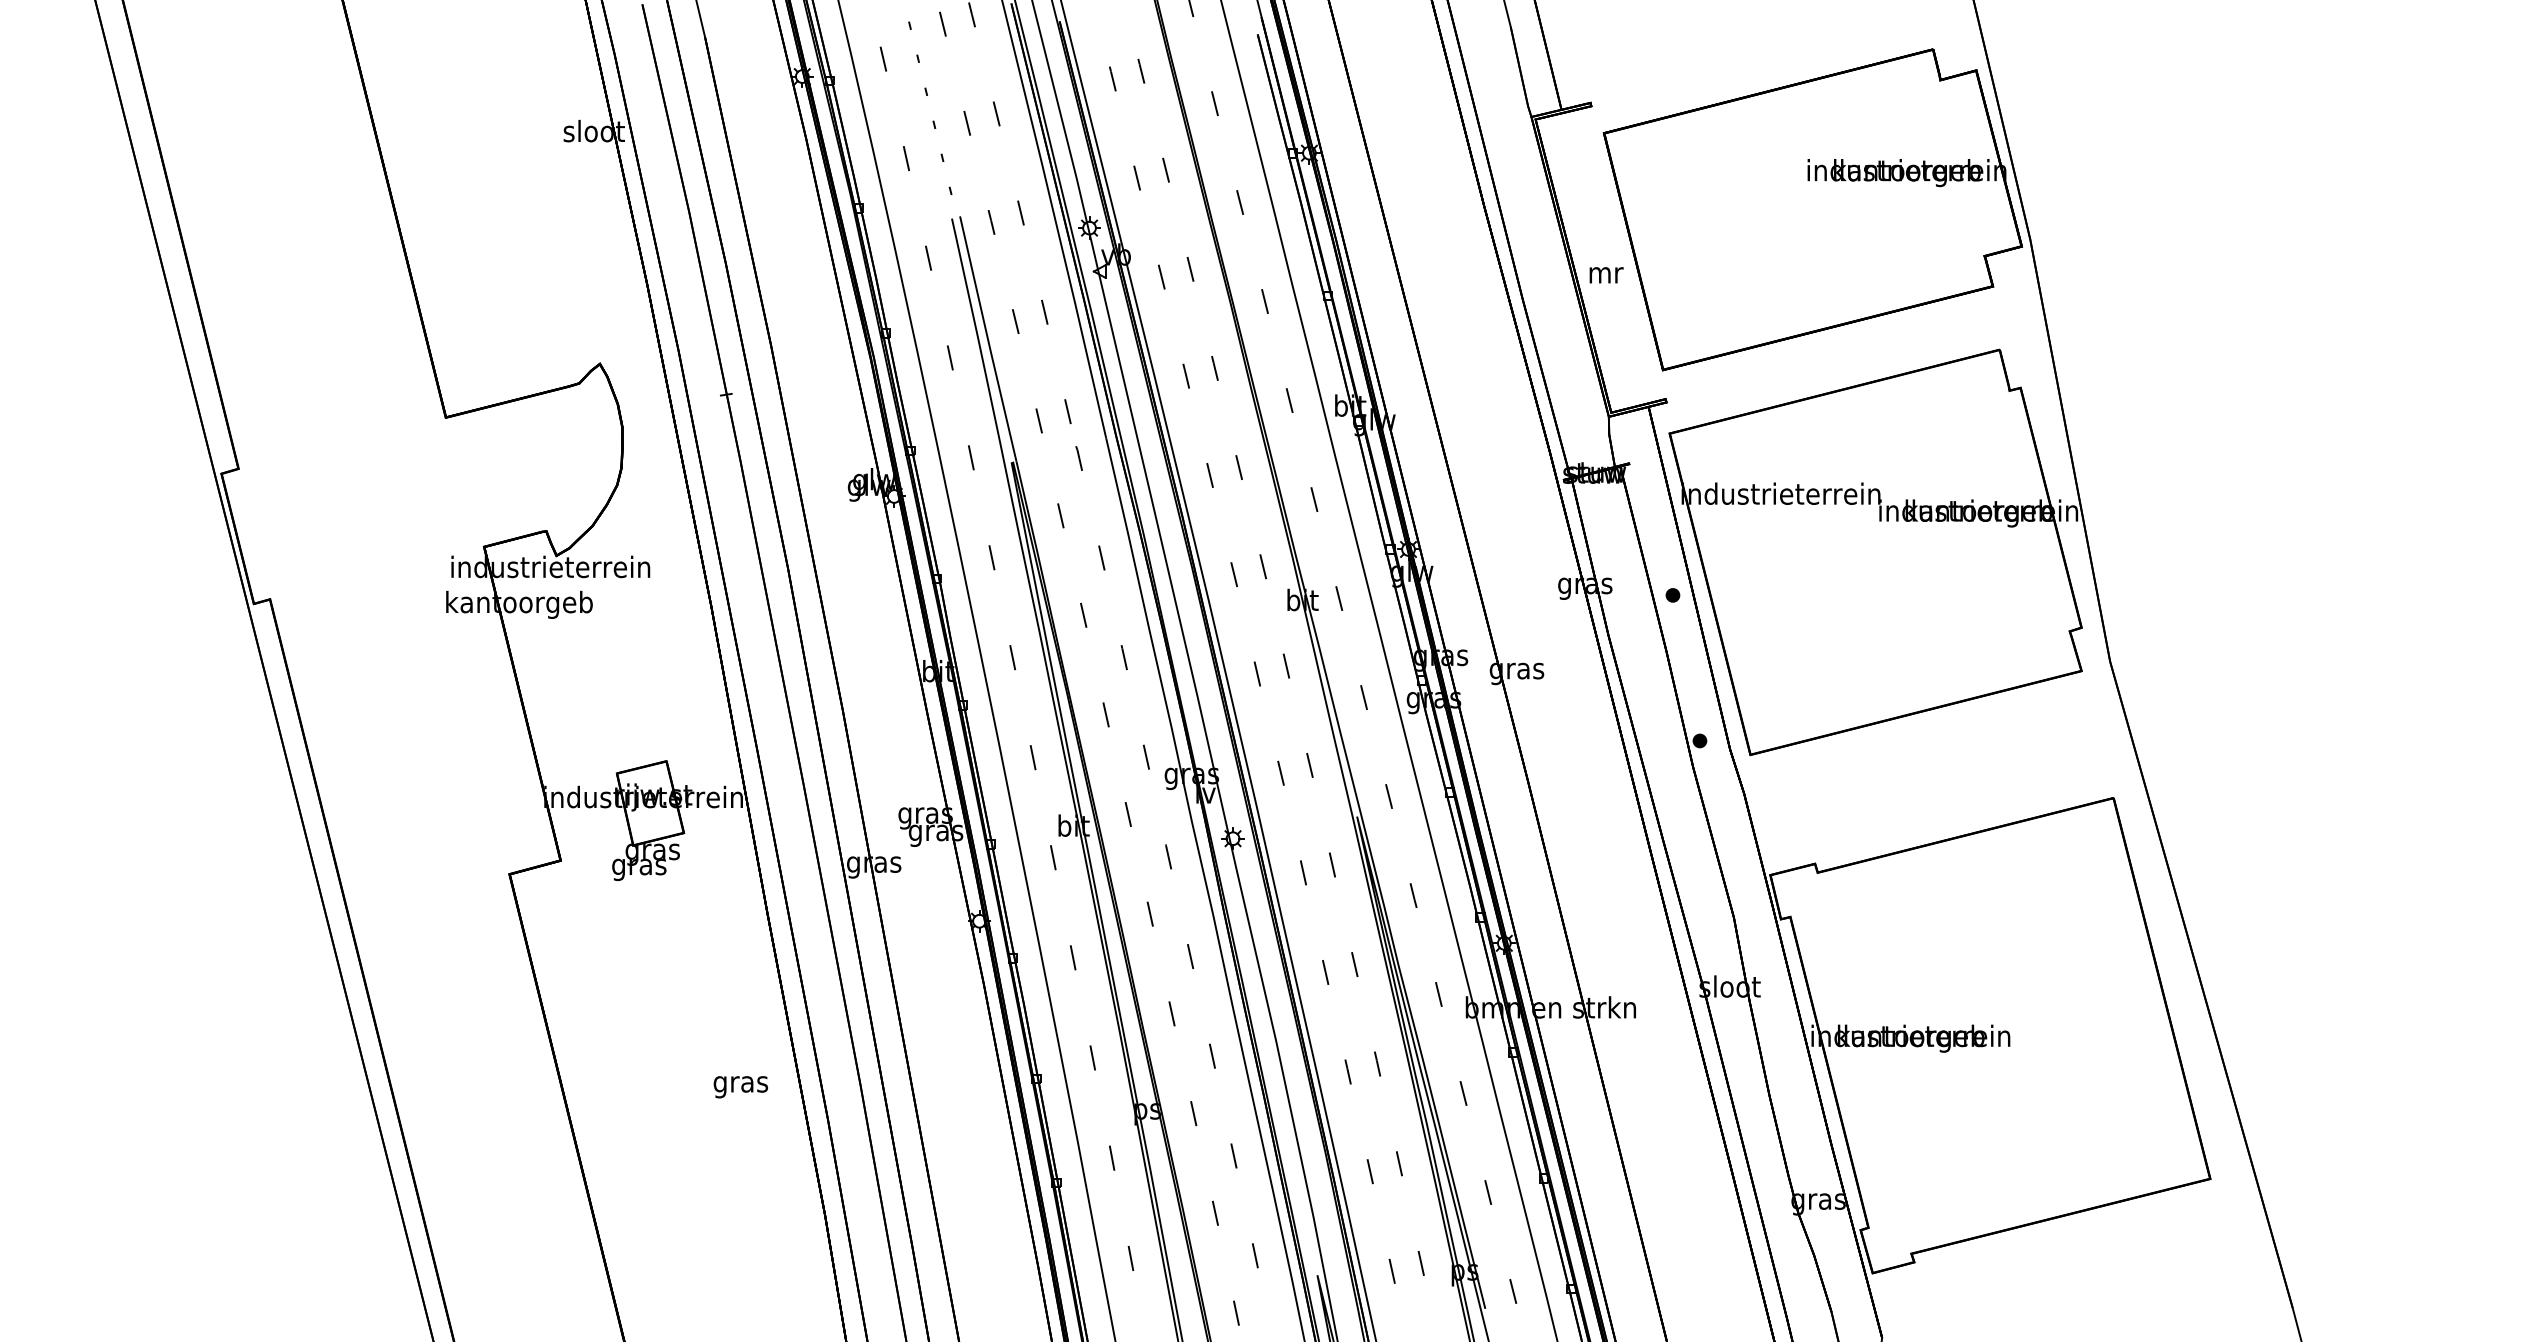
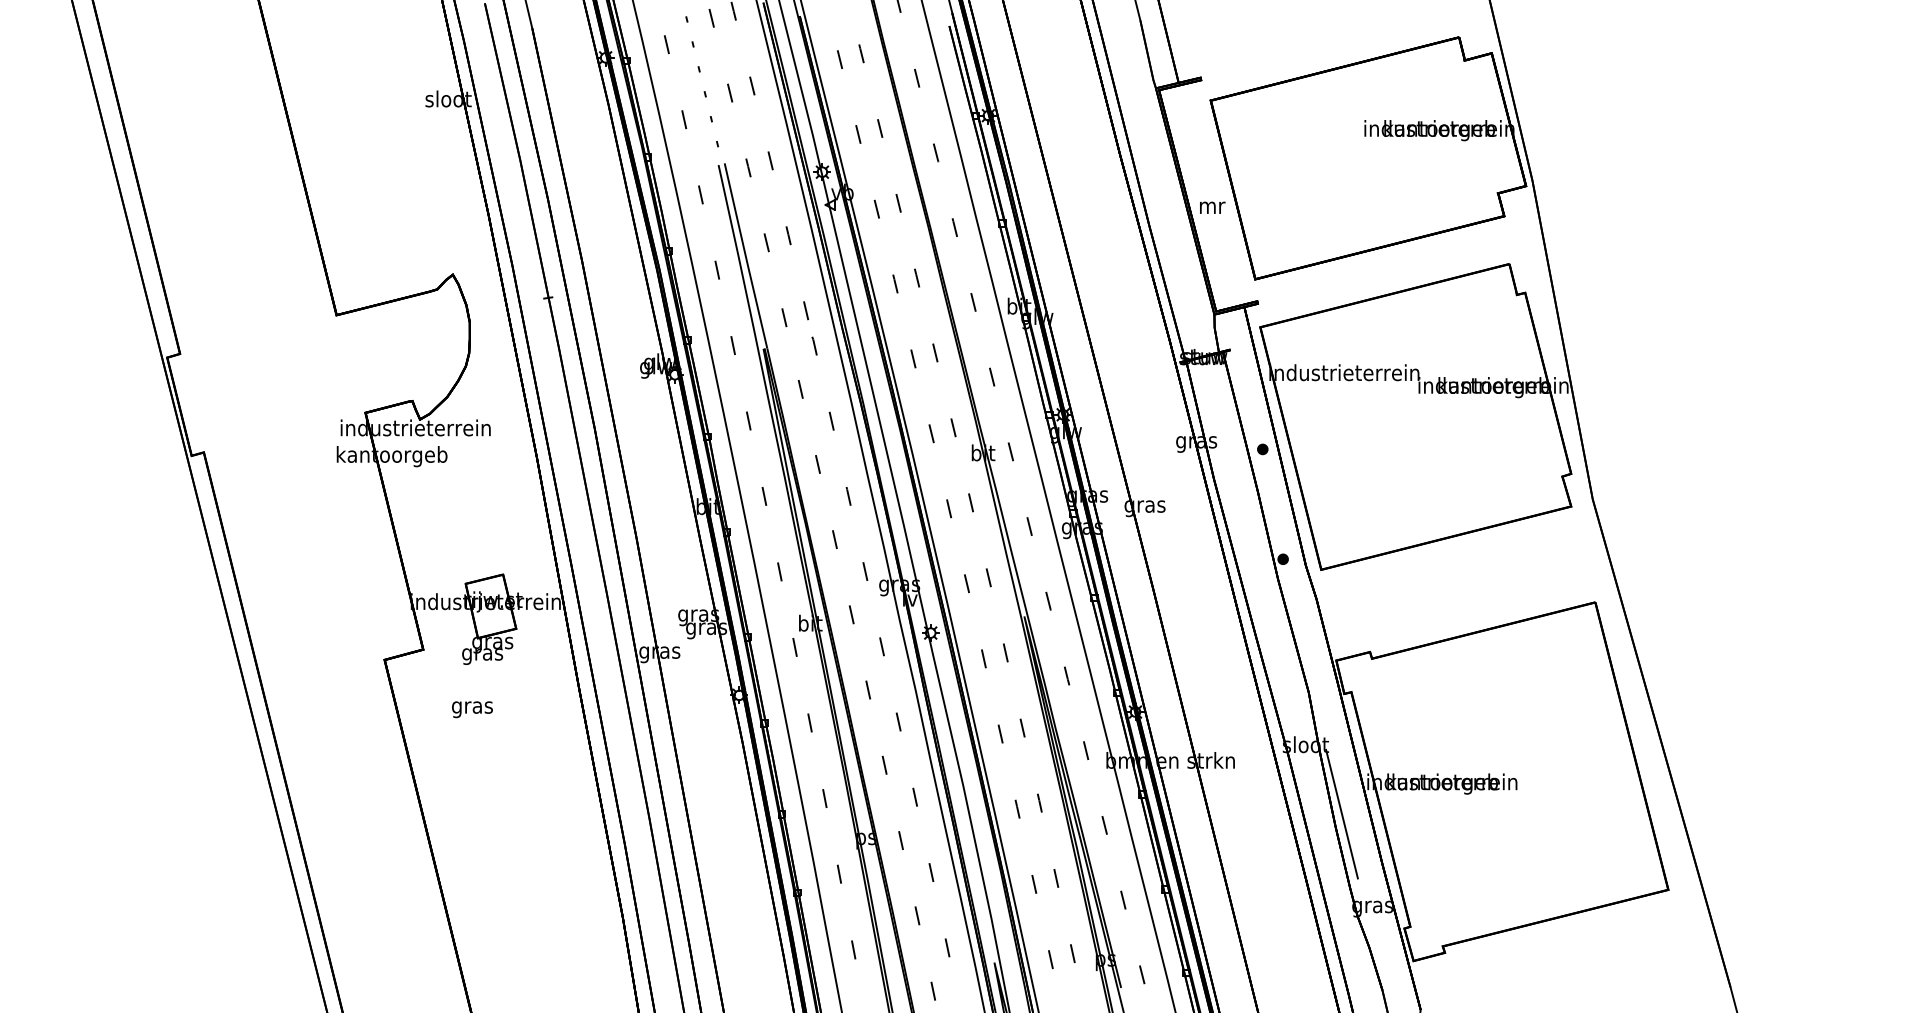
line: (1777, 1078) -> (1341, 814), added
text: (740, 1087) -> (472, 709), moved

